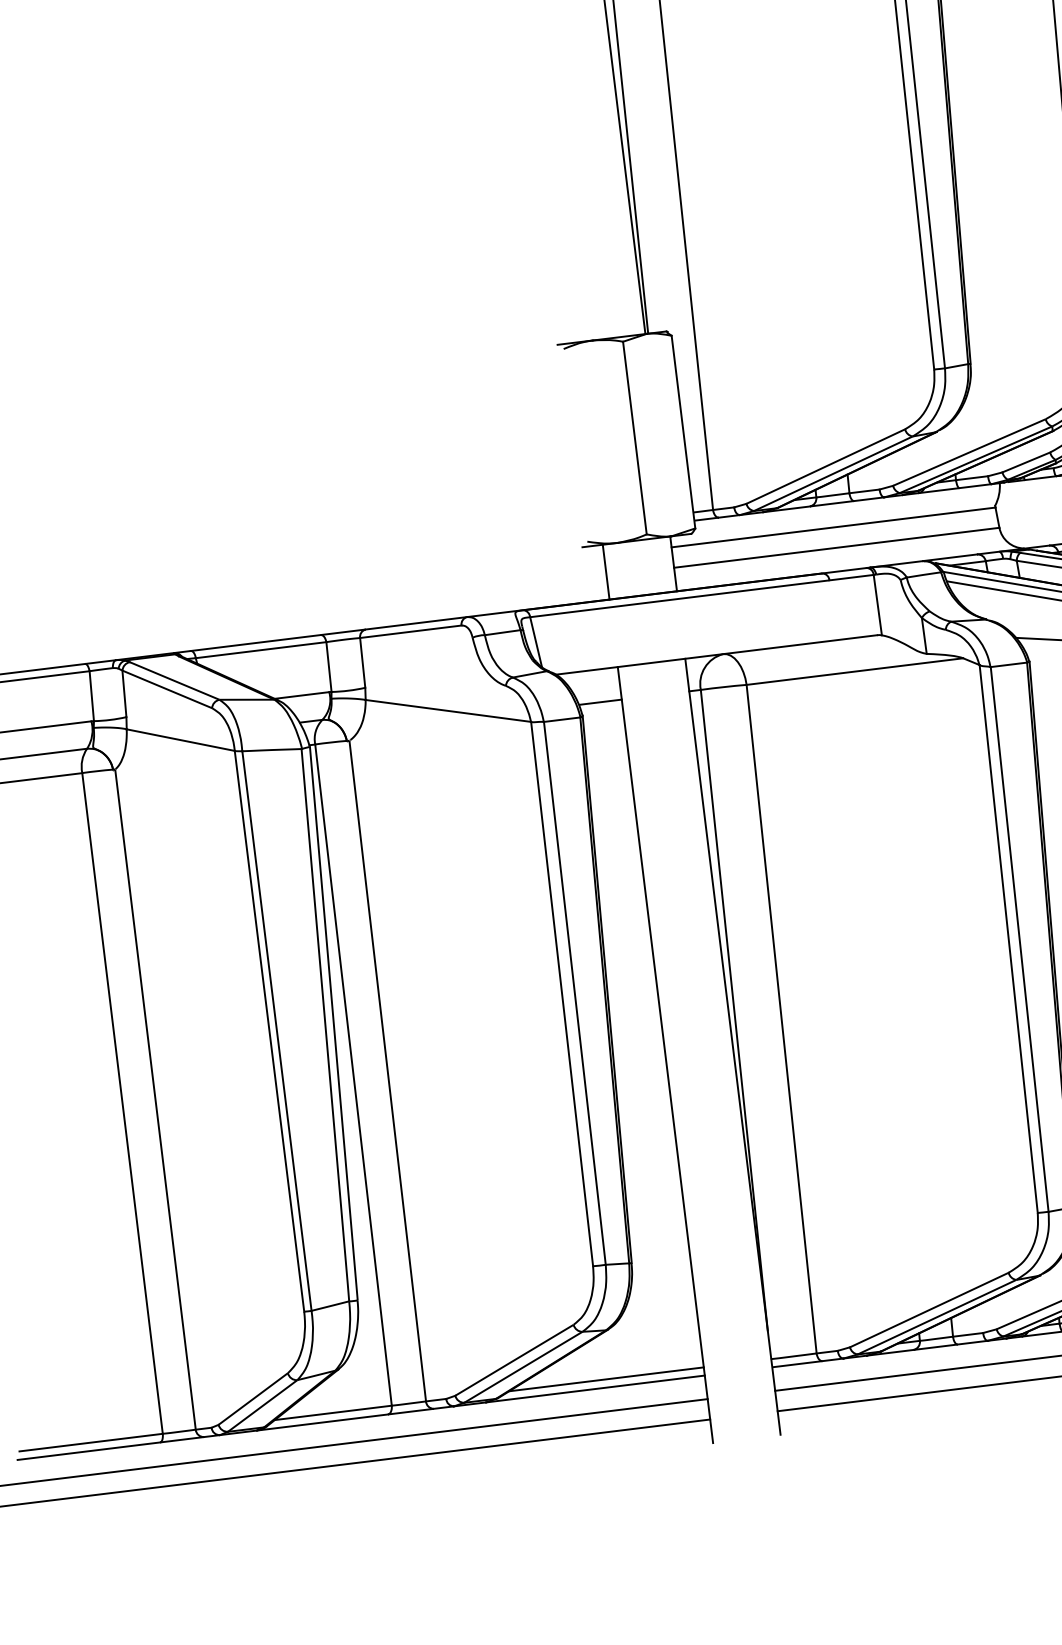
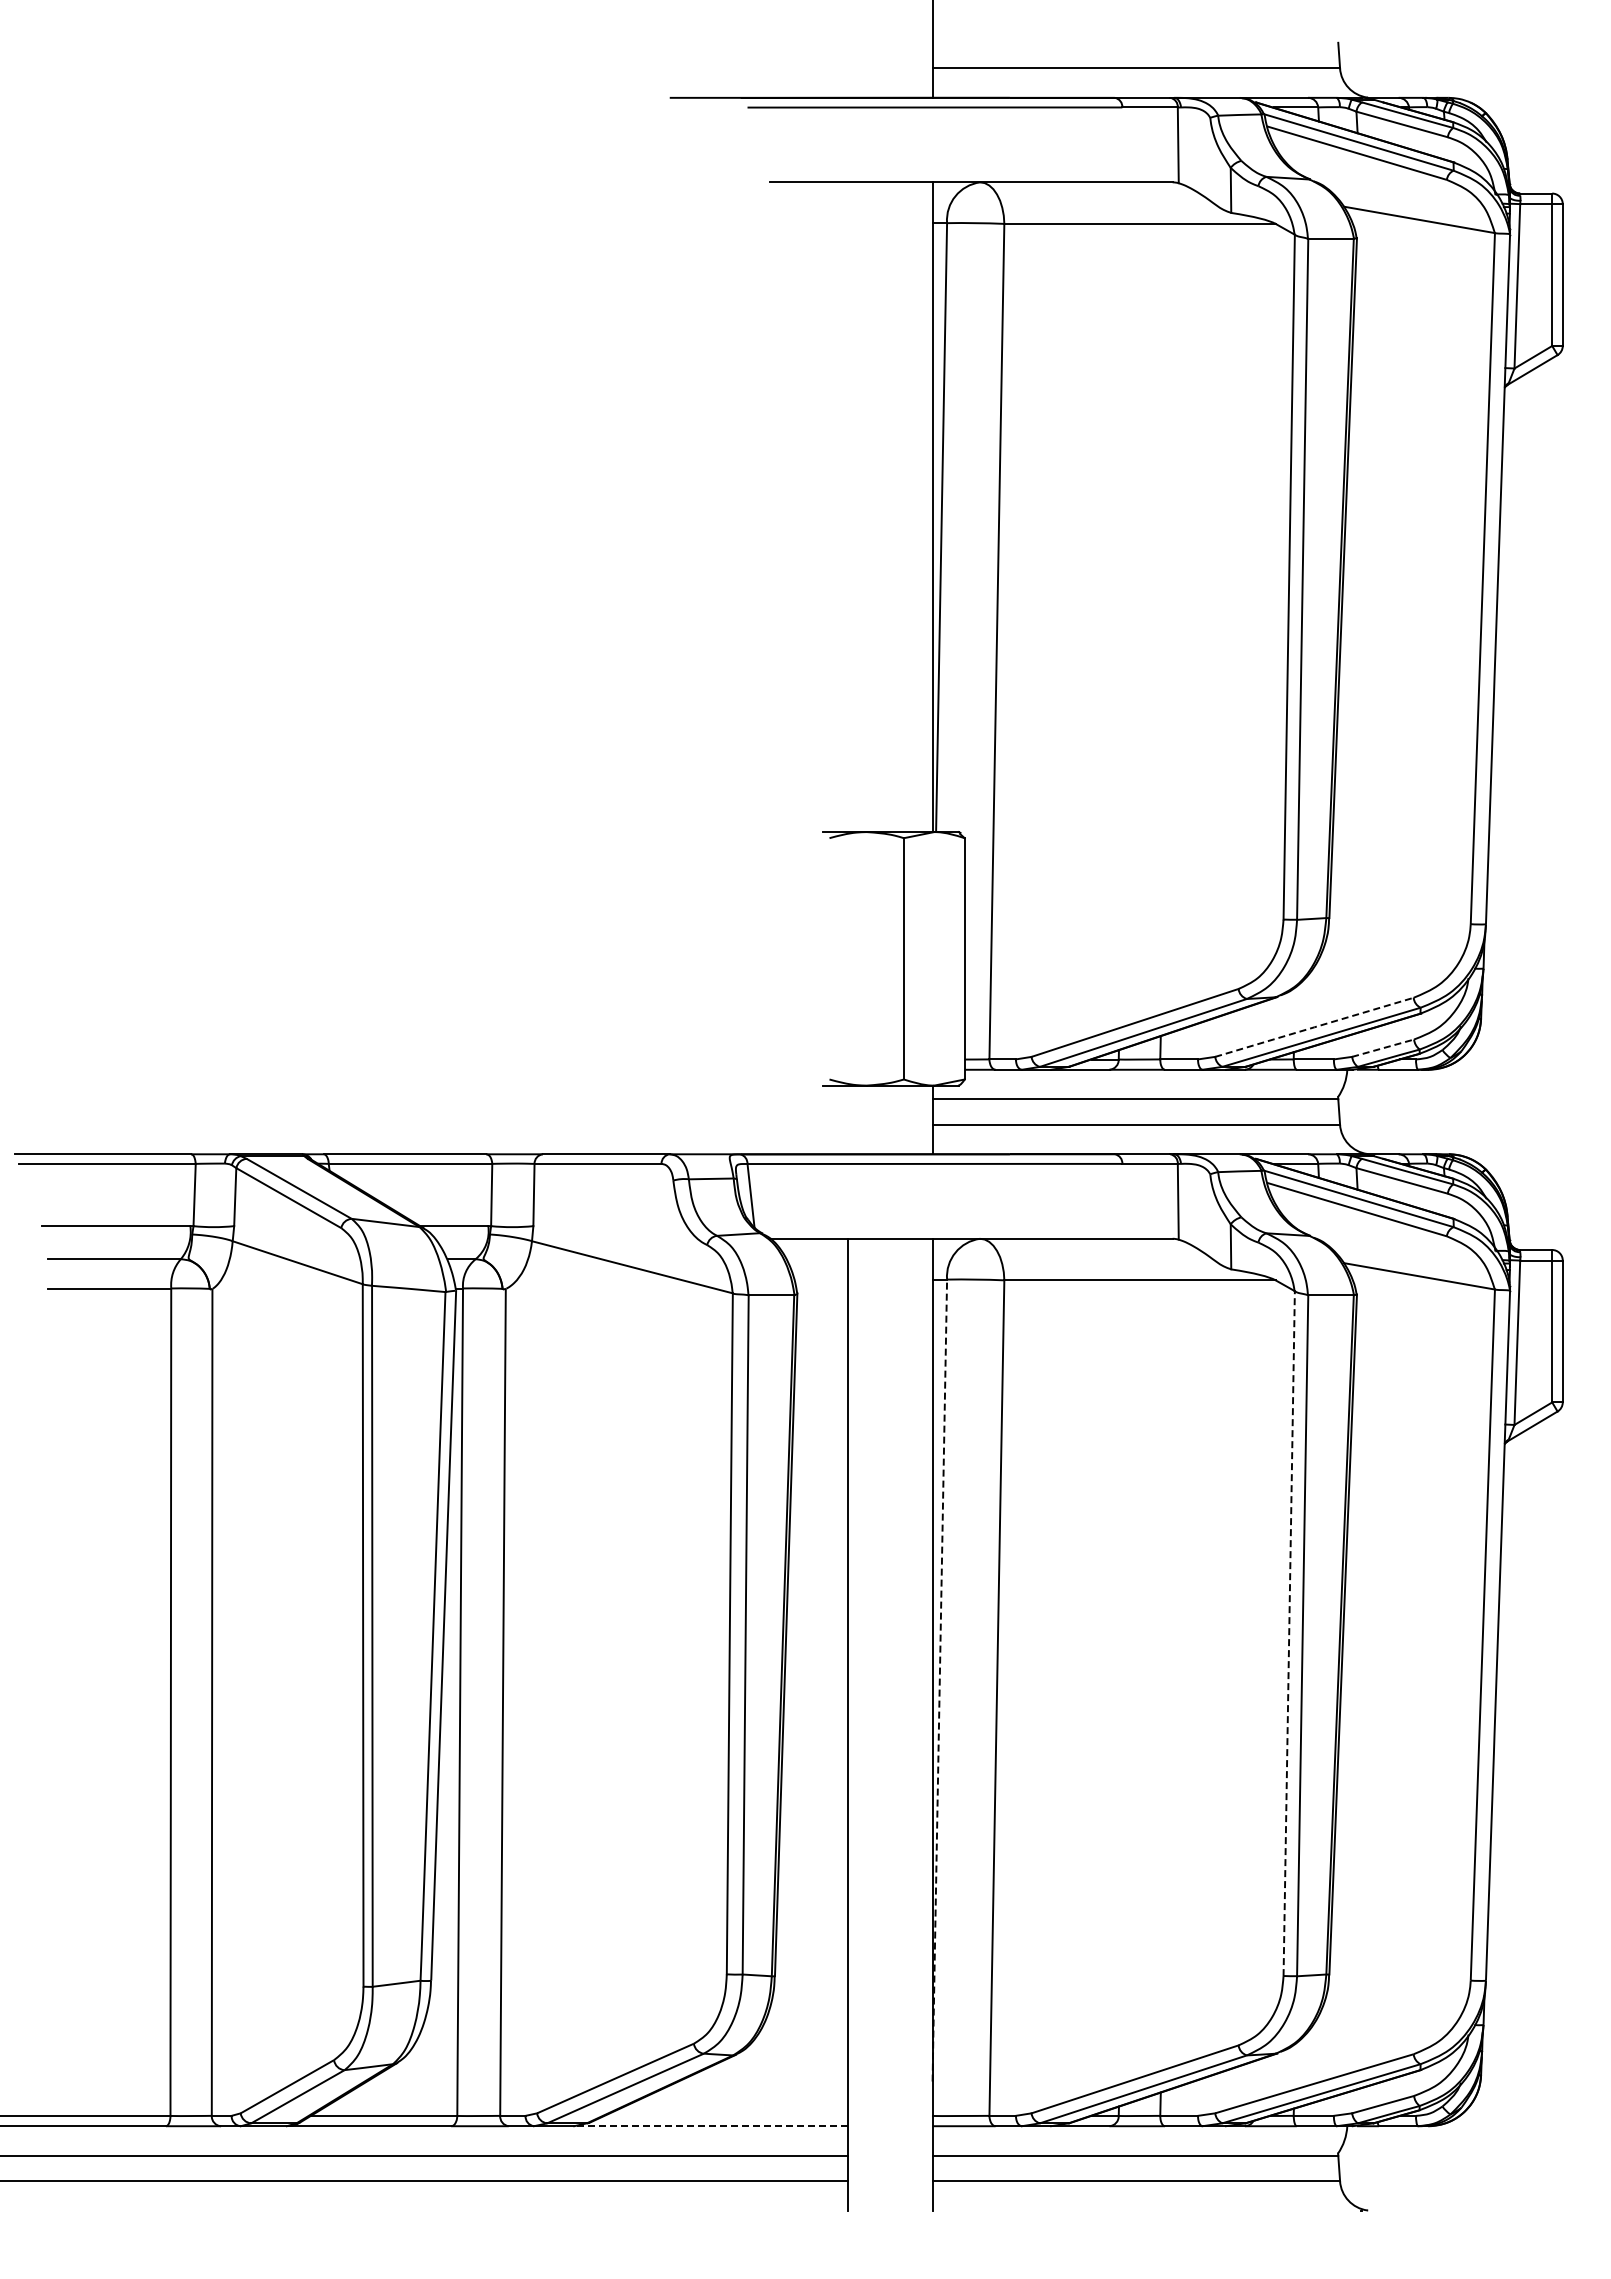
line: (969, 452) -> (1314, 1027), solid -> dashed
line: (1026, 462) -> (1383, 1048), solid -> dashed
line: (606, 571) -> (848, 1119), removed
line: (600, 702) -> (821, 1279), removed
line: (1008, 938) -> (1289, 1633), solid -> dashed
line: (734, 1010) -> (939, 1680), solid -> dashed
line: (606, 1378) -> (726, 2115), removed
line: (595, 1389) -> (711, 2126), solid -> dashed

